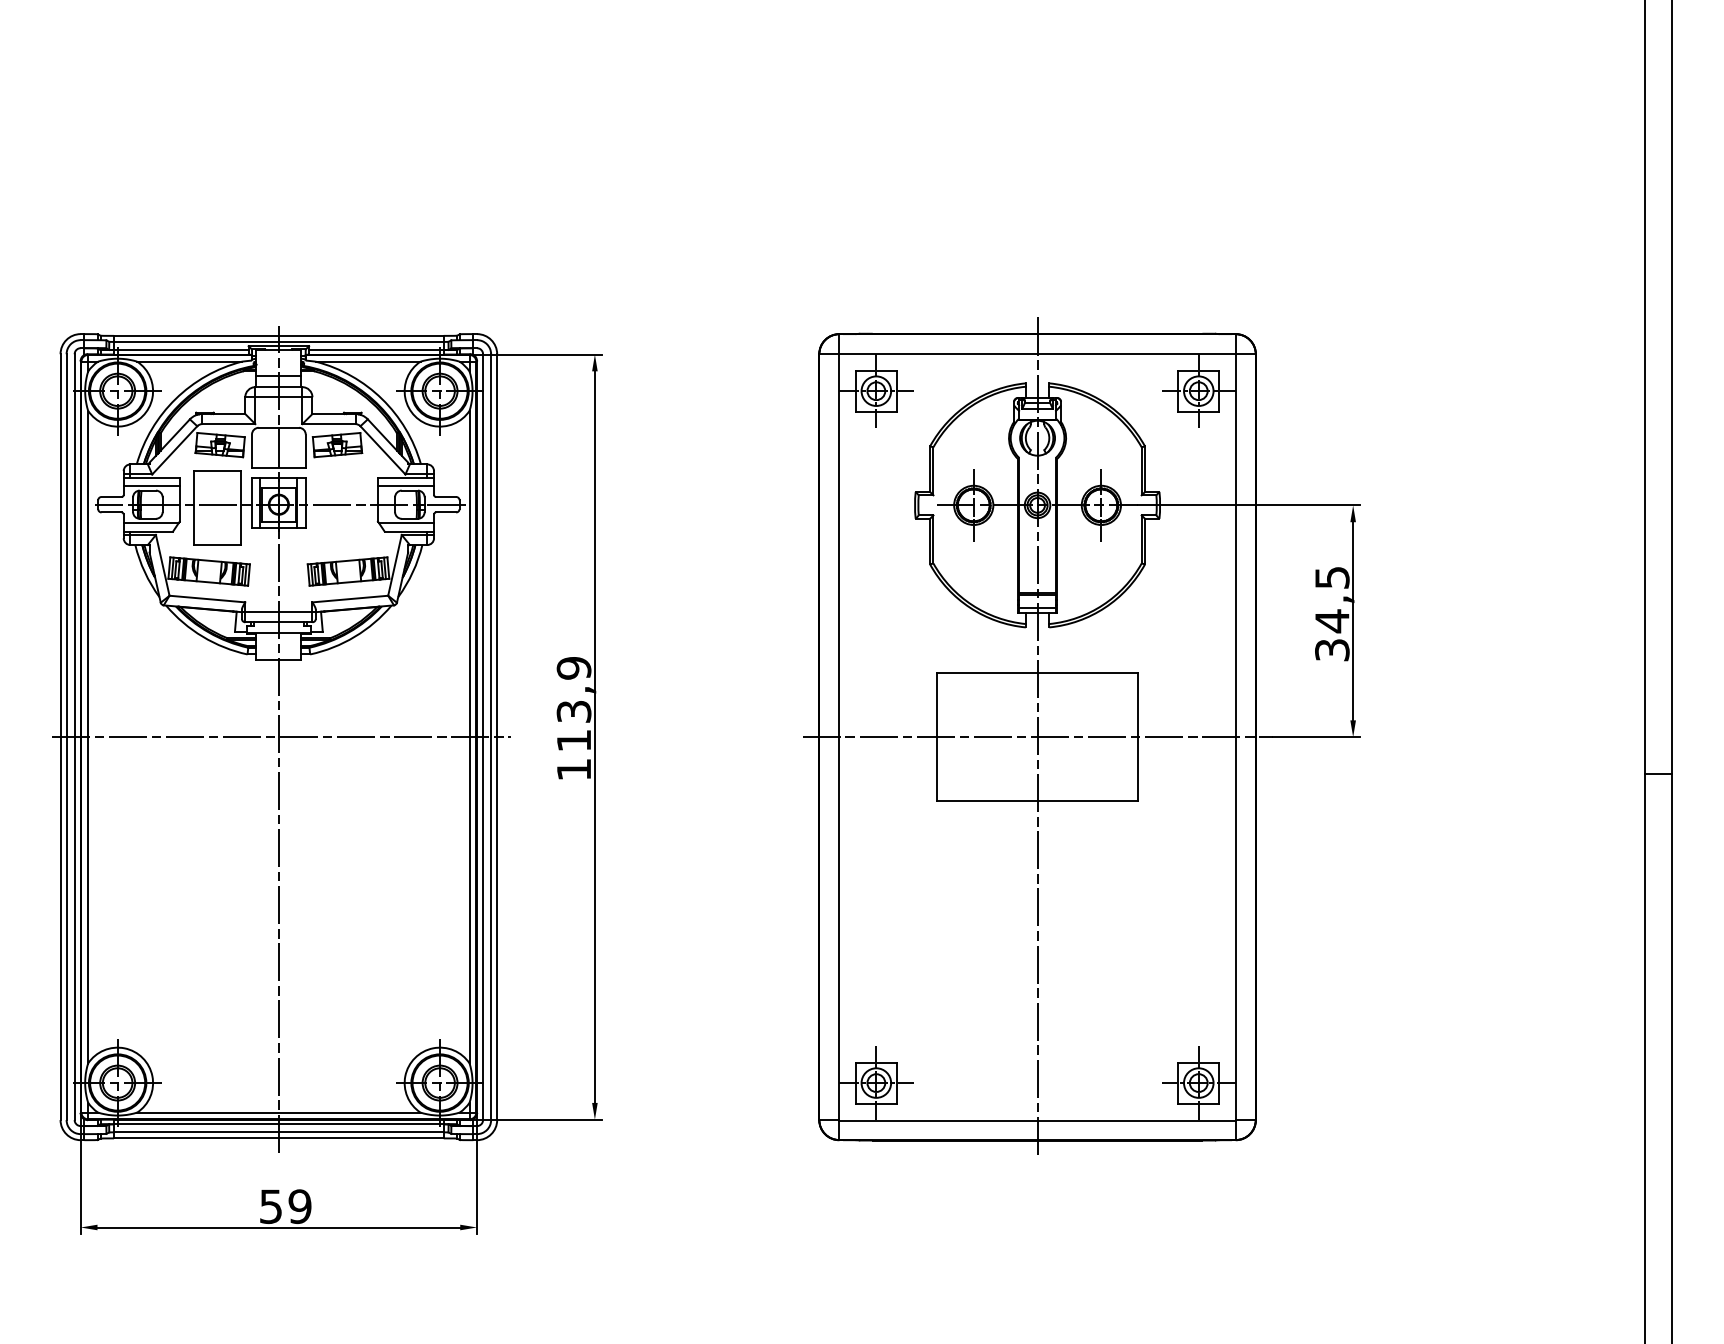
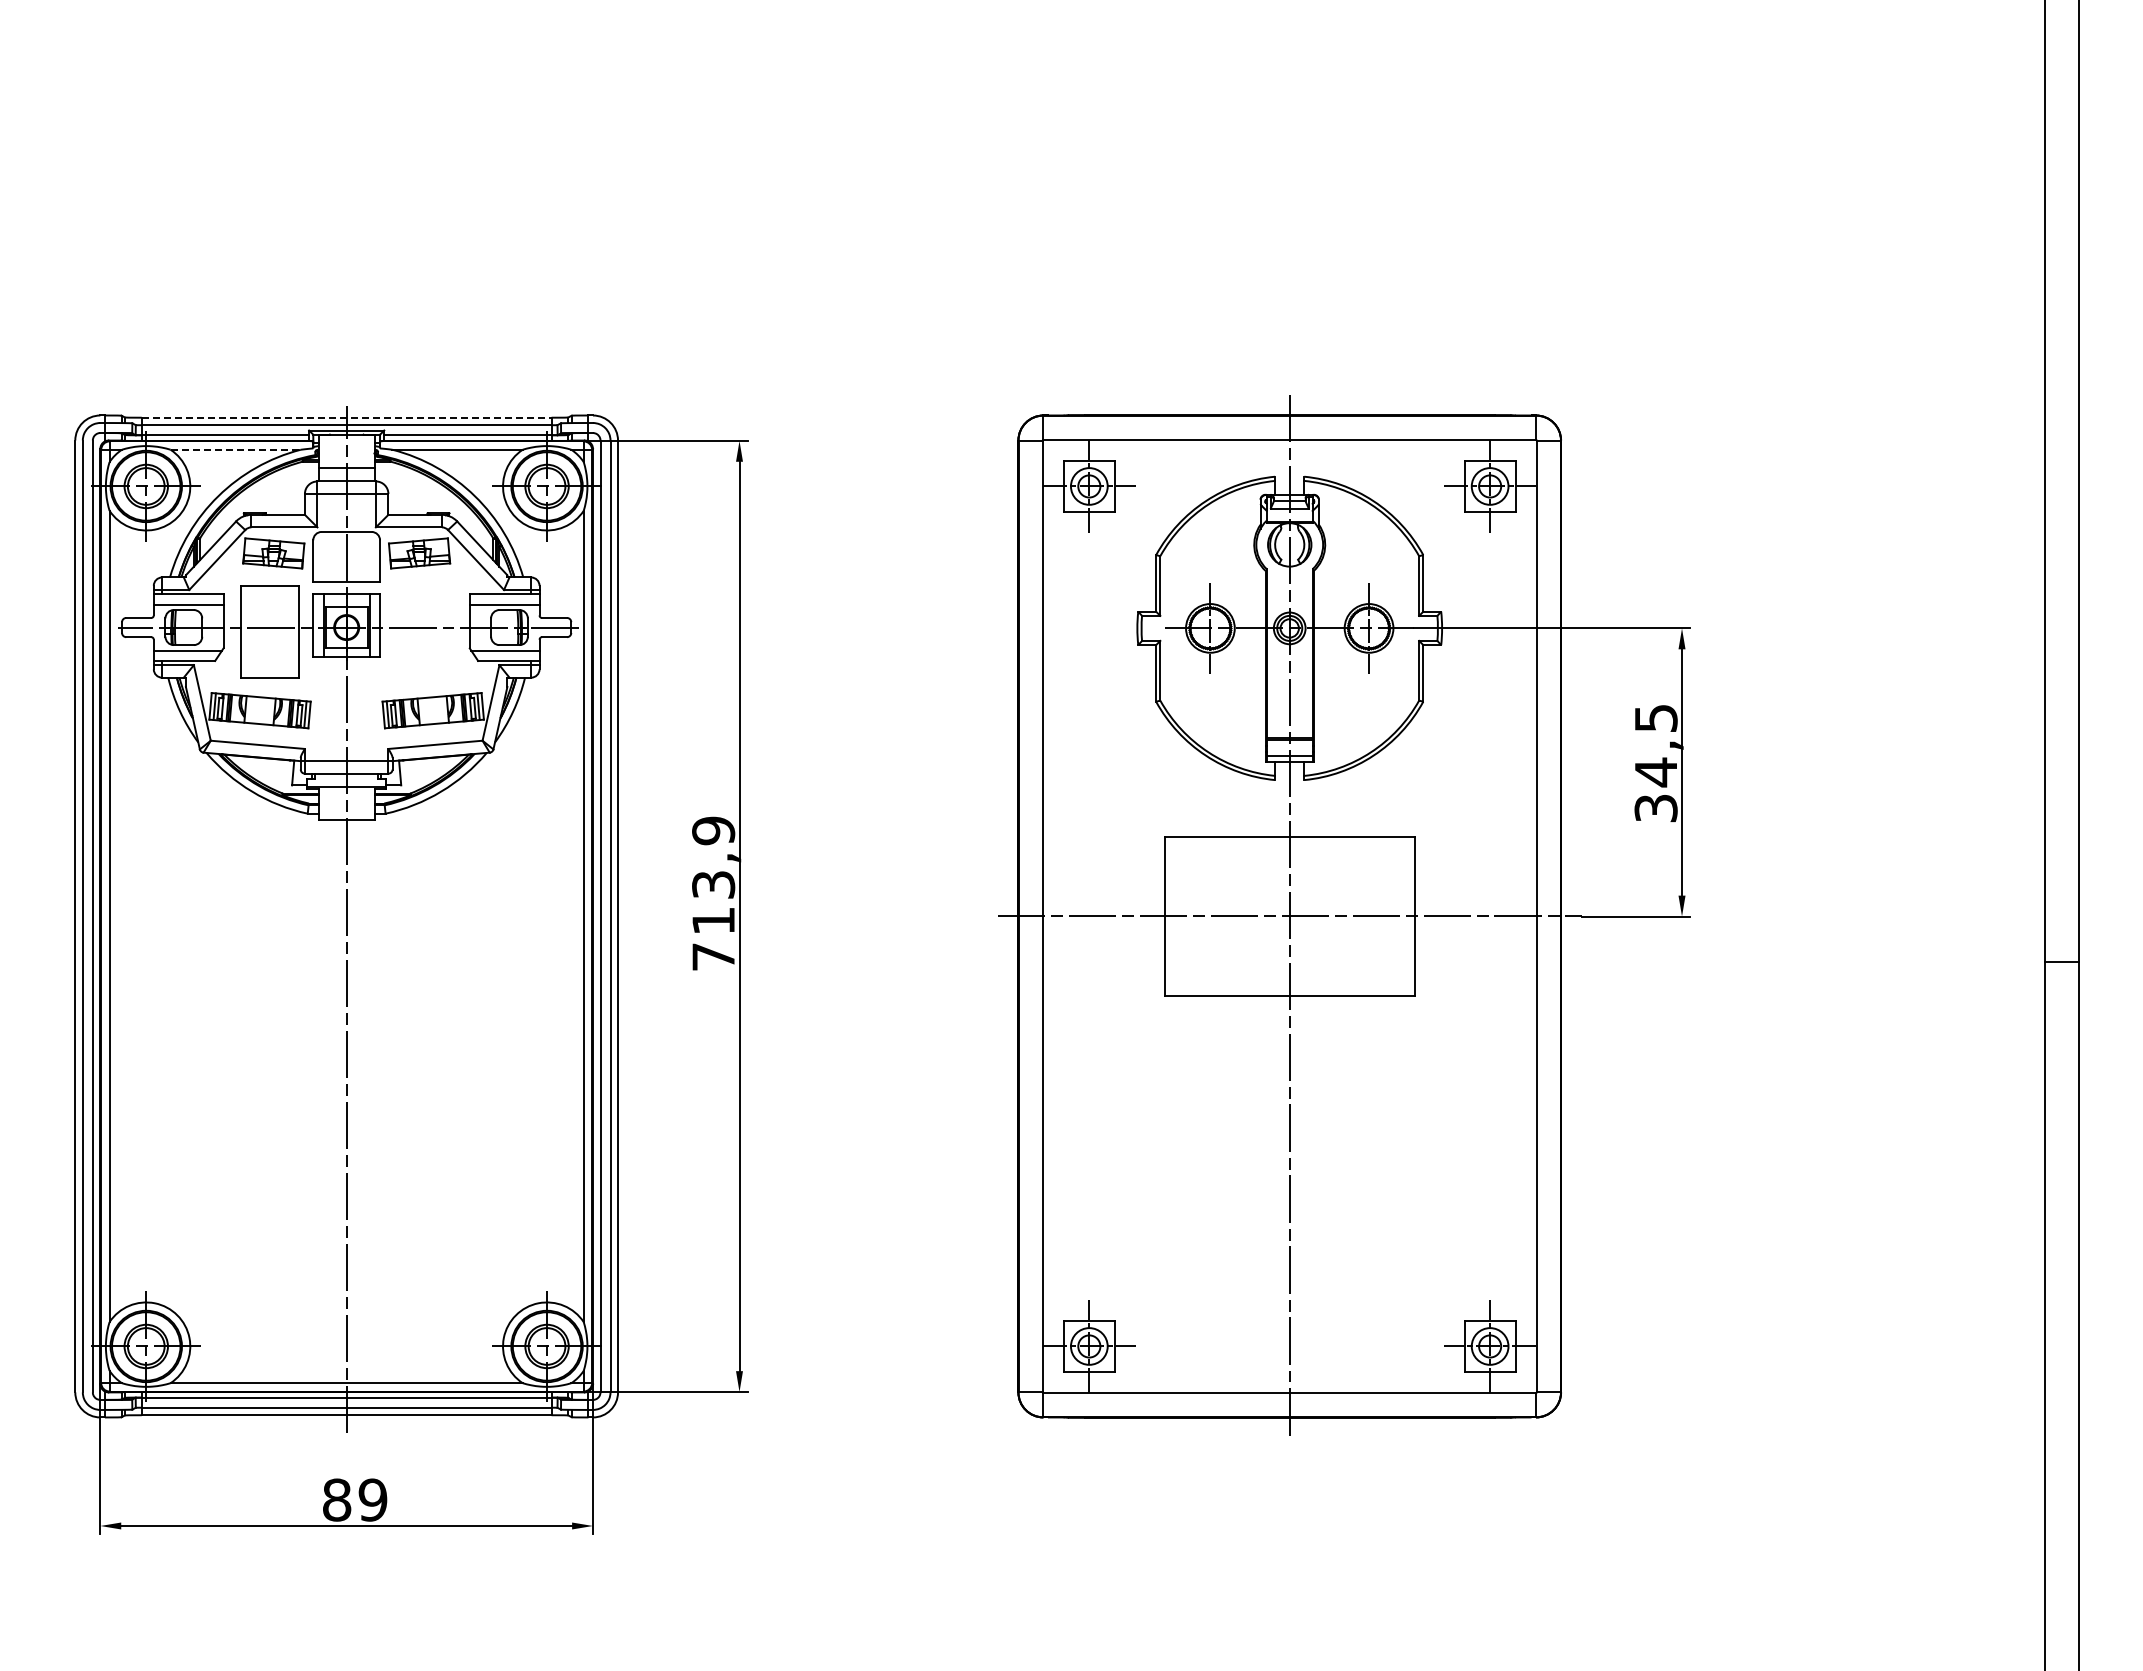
line: (278, 335) -> (346, 417), solid -> dashed
line: (190, 361) -> (236, 449), solid -> dashed
line: (281, 737) -> (349, 916), removed
text: (573, 769) -> (713, 956), 113,9 -> 713,9
text: (271, 1206) -> (337, 1499), 59 -> 89

